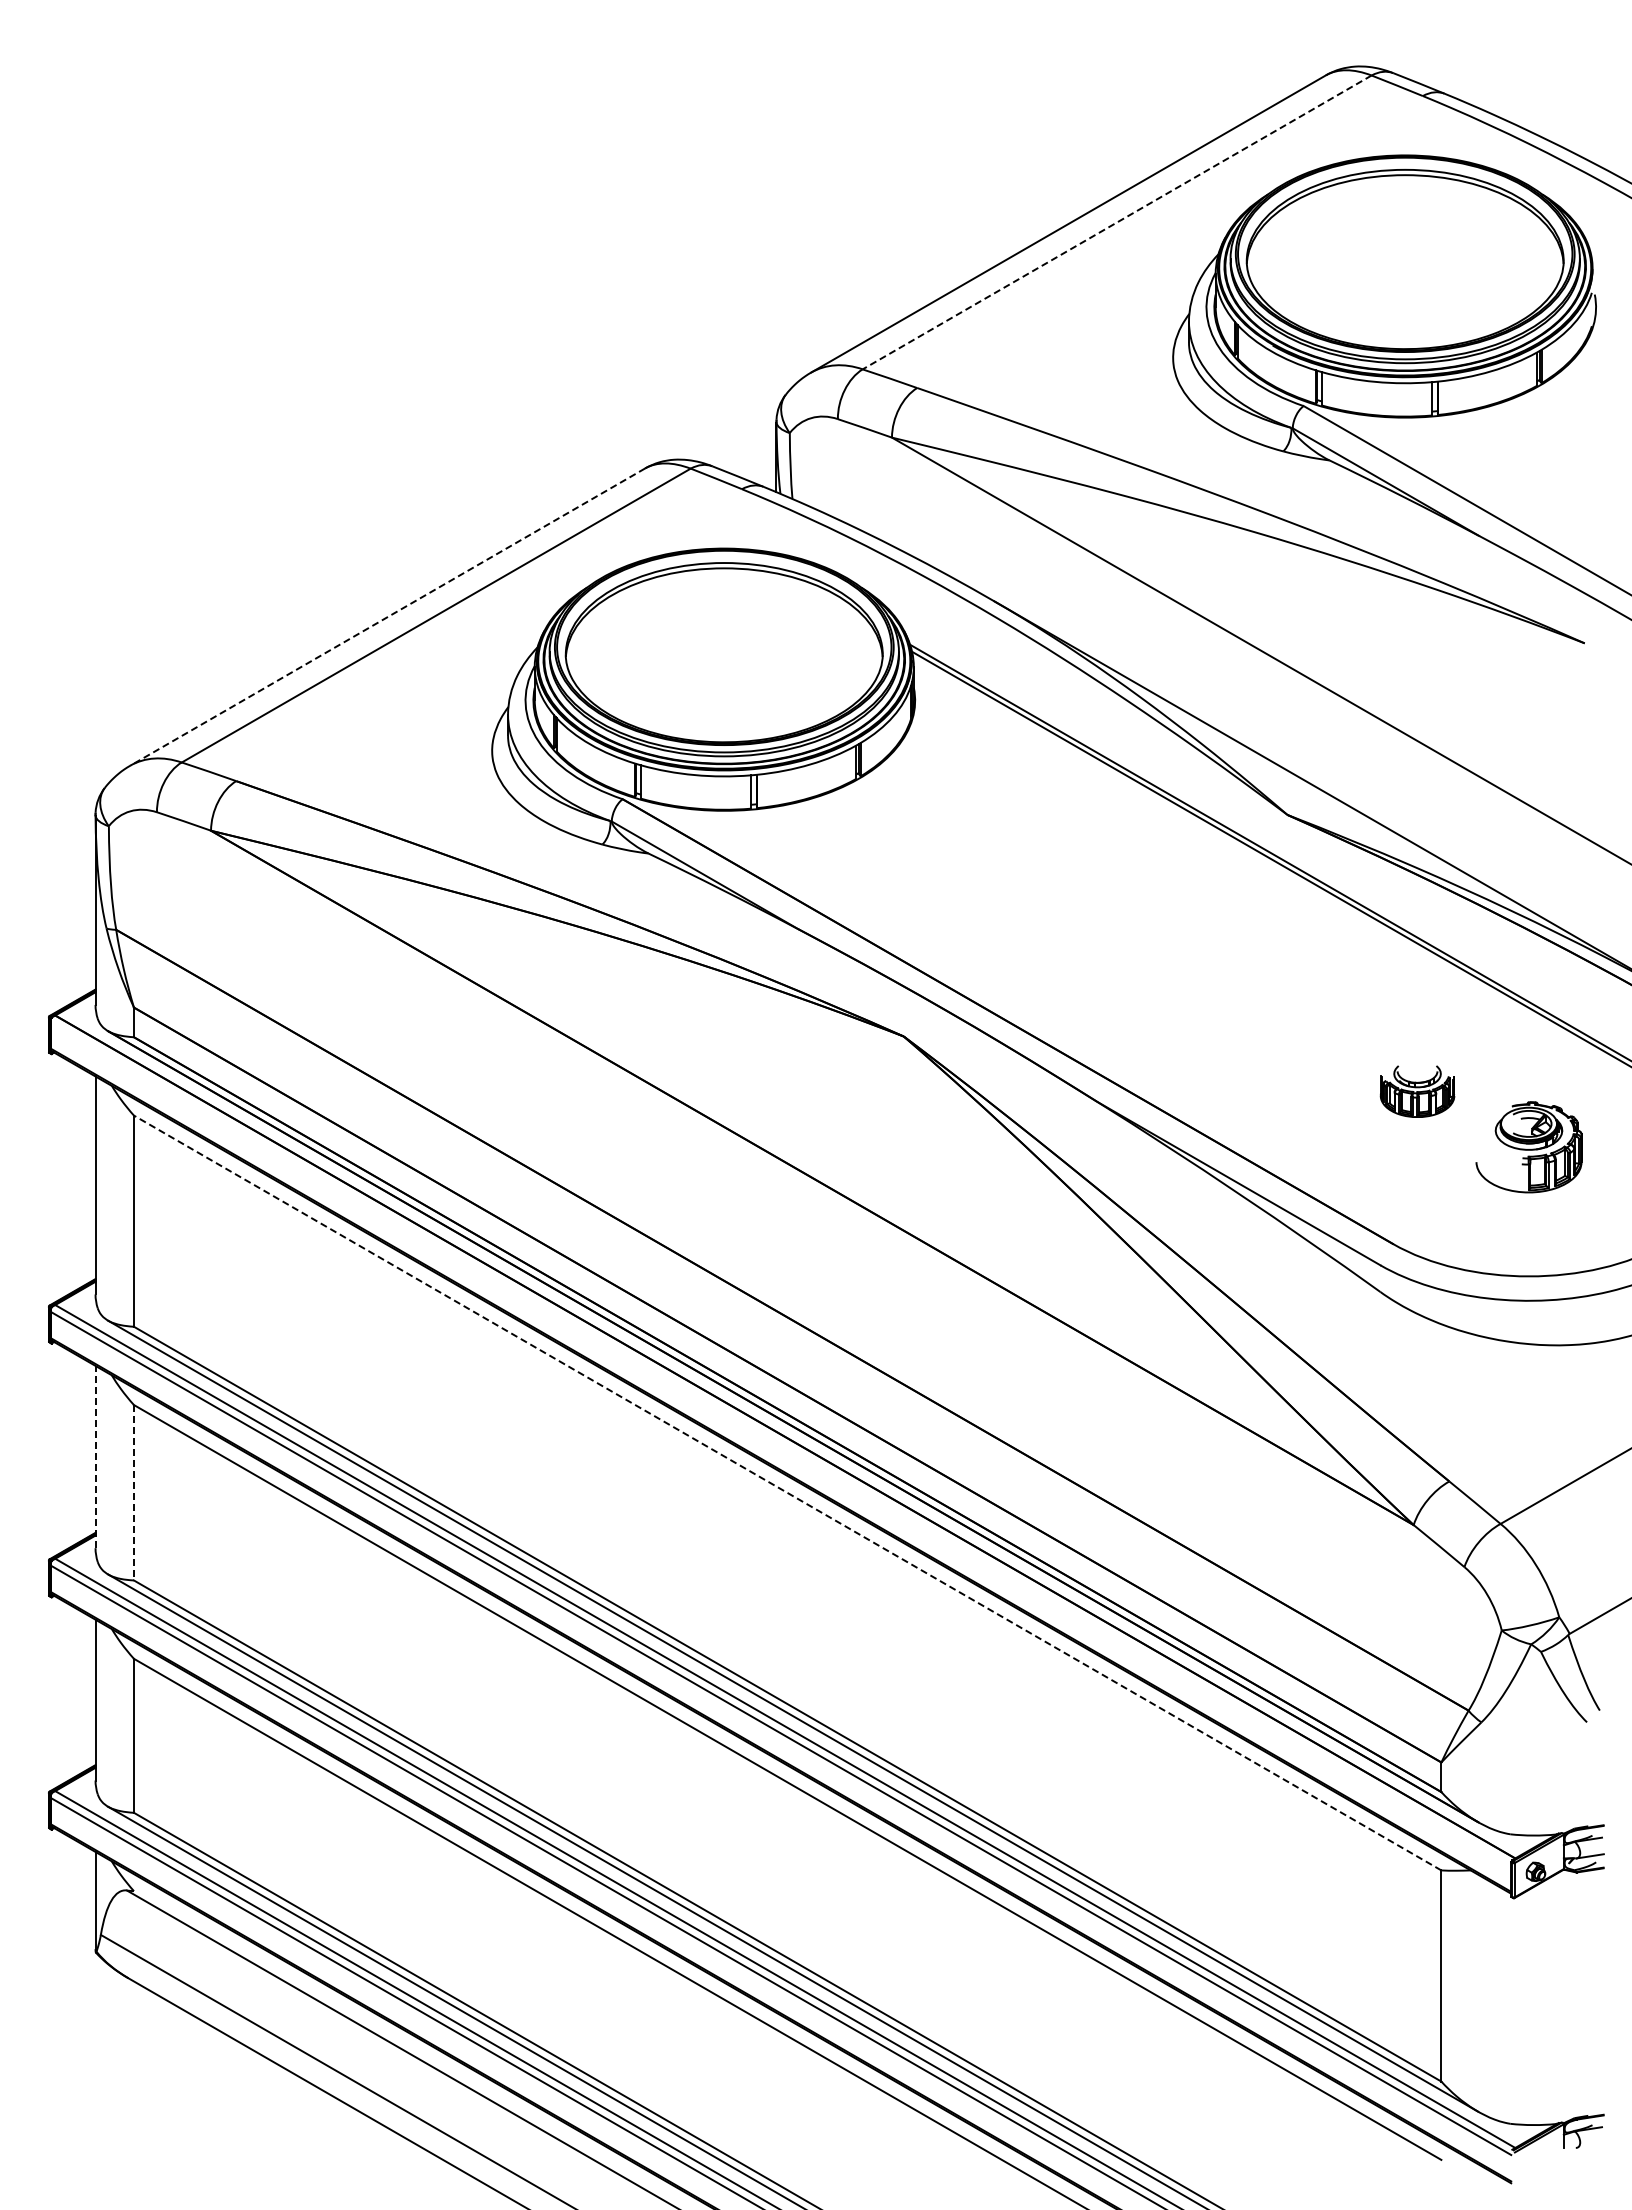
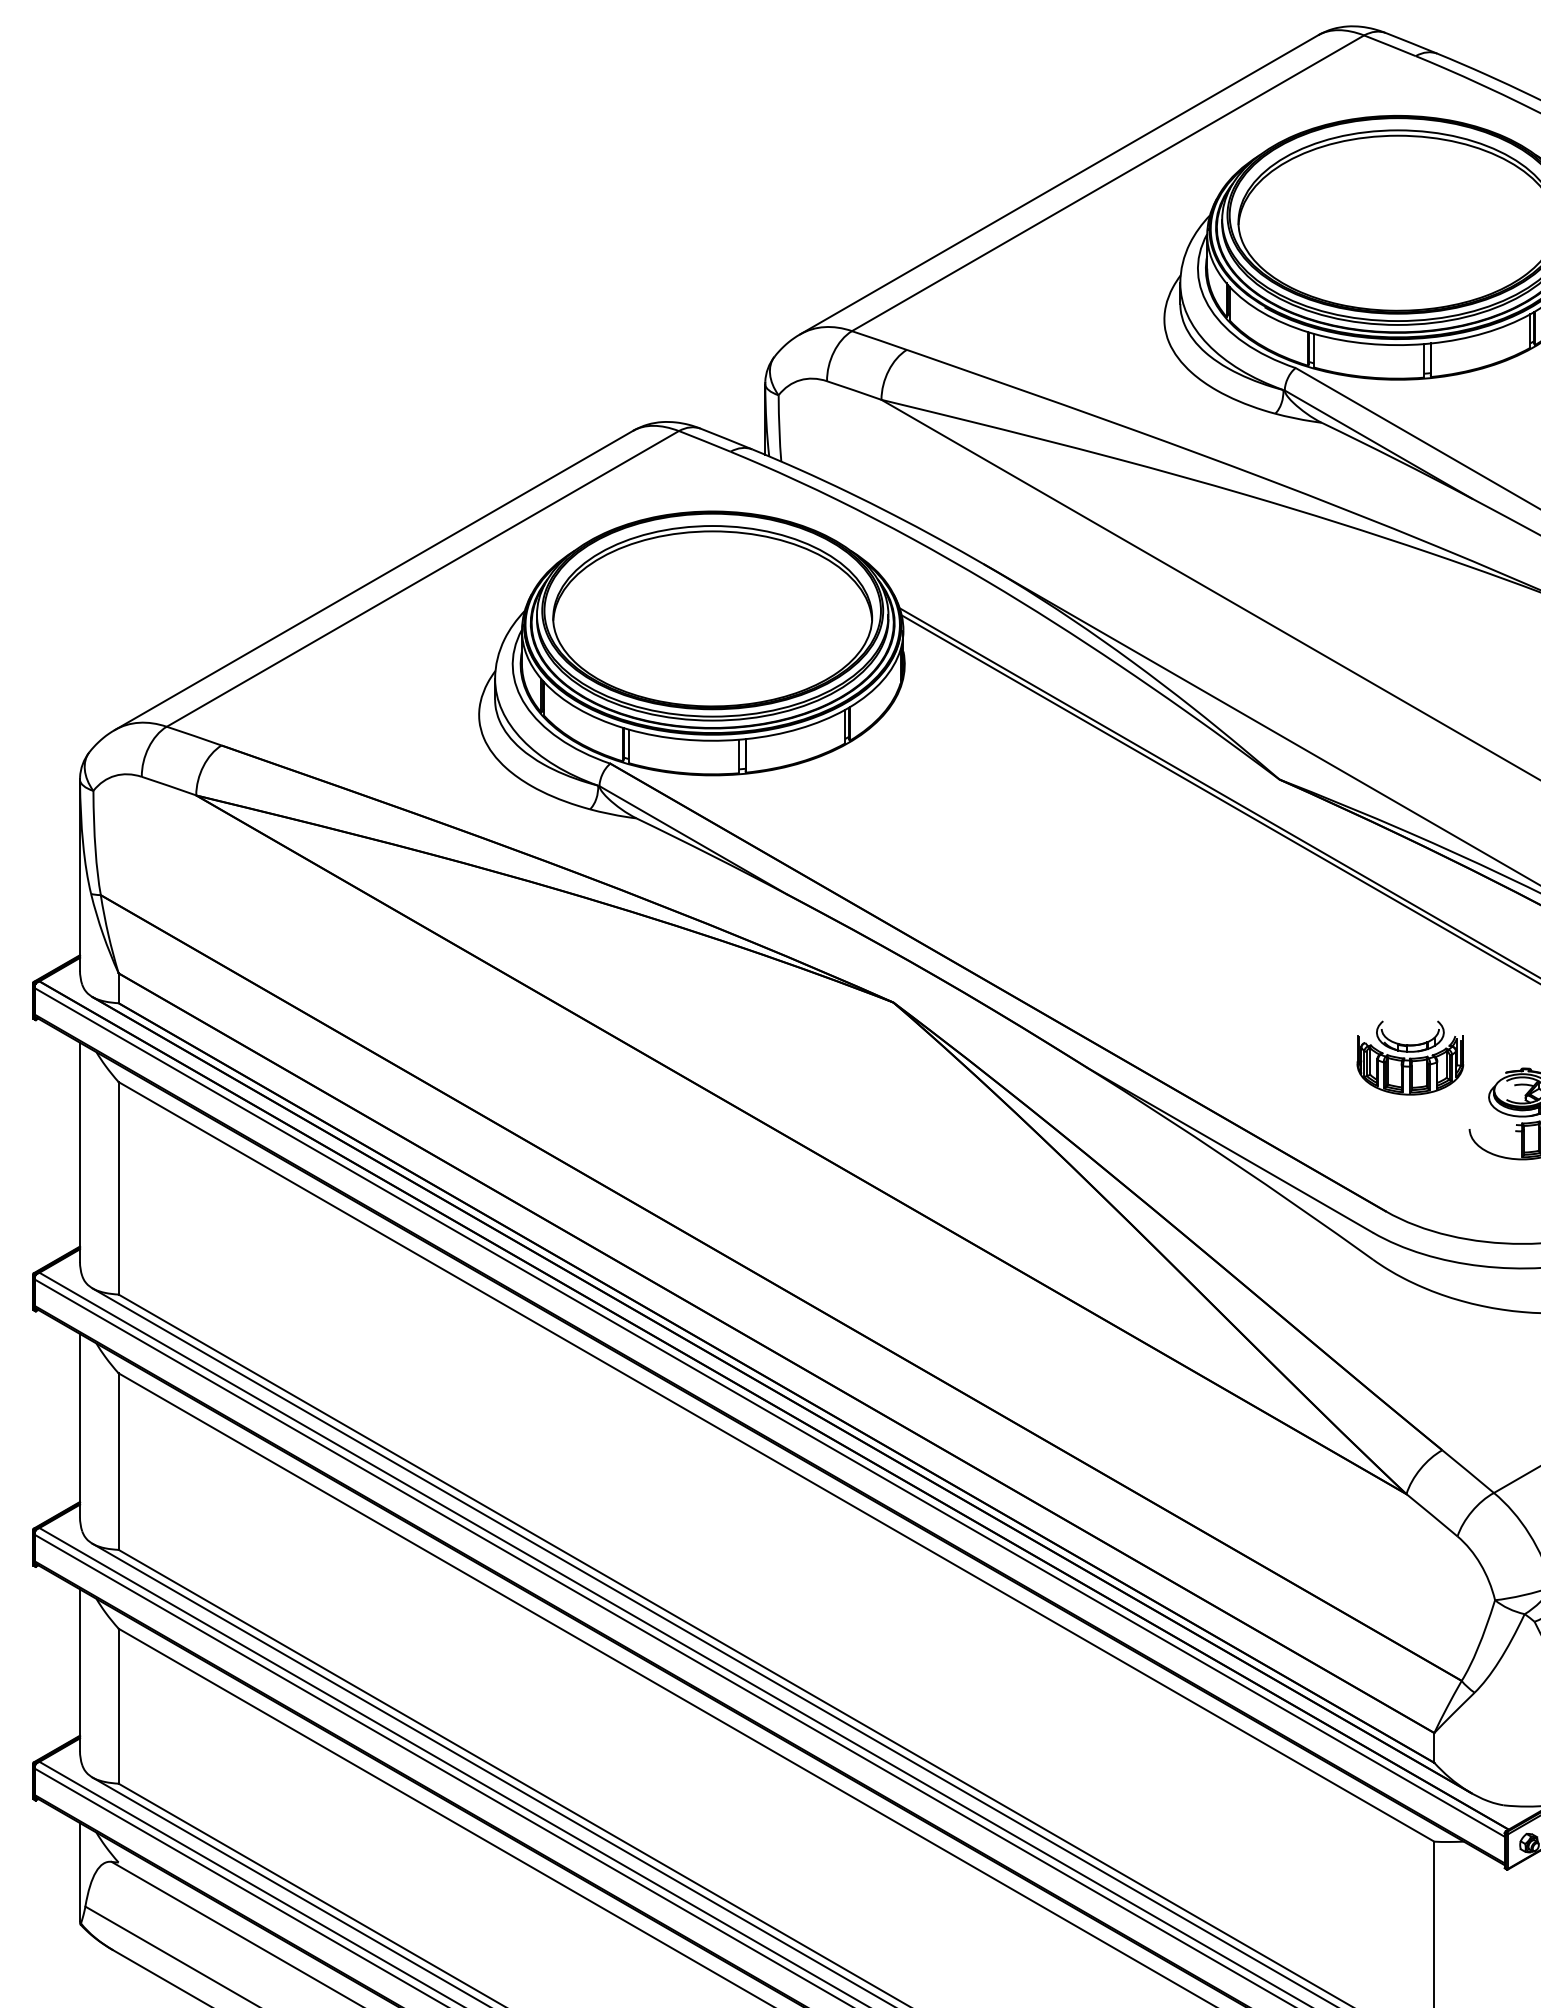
line: (1117, 222) -> (1108, 183), dashed -> solid
line: (387, 617) -> (373, 580), dashed -> solid
part: (1417, 1091) -> (1410, 1057), size x1.43
line: (781, 1443) -> (770, 1412), added
line: (95, 1456) -> (79, 1425), dashed -> solid
line: (133, 1492) -> (118, 1461), dashed -> solid
line: (787, 1493) -> (776, 1462), dashed -> solid

